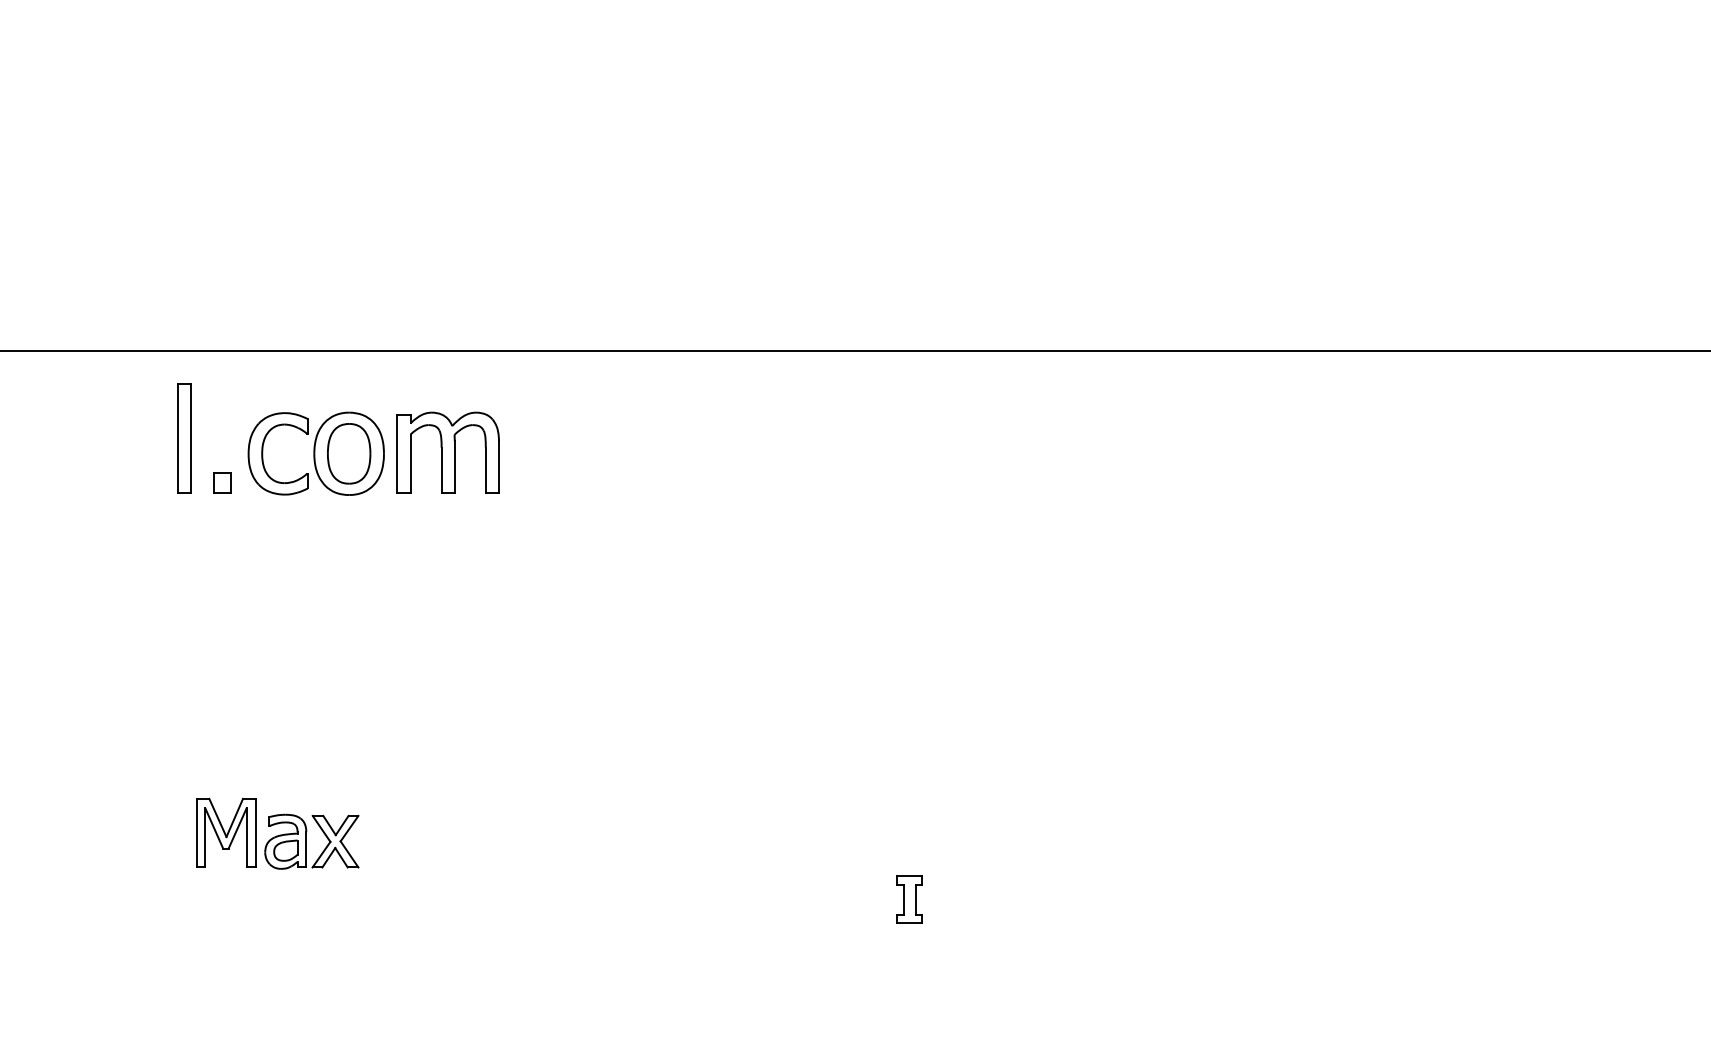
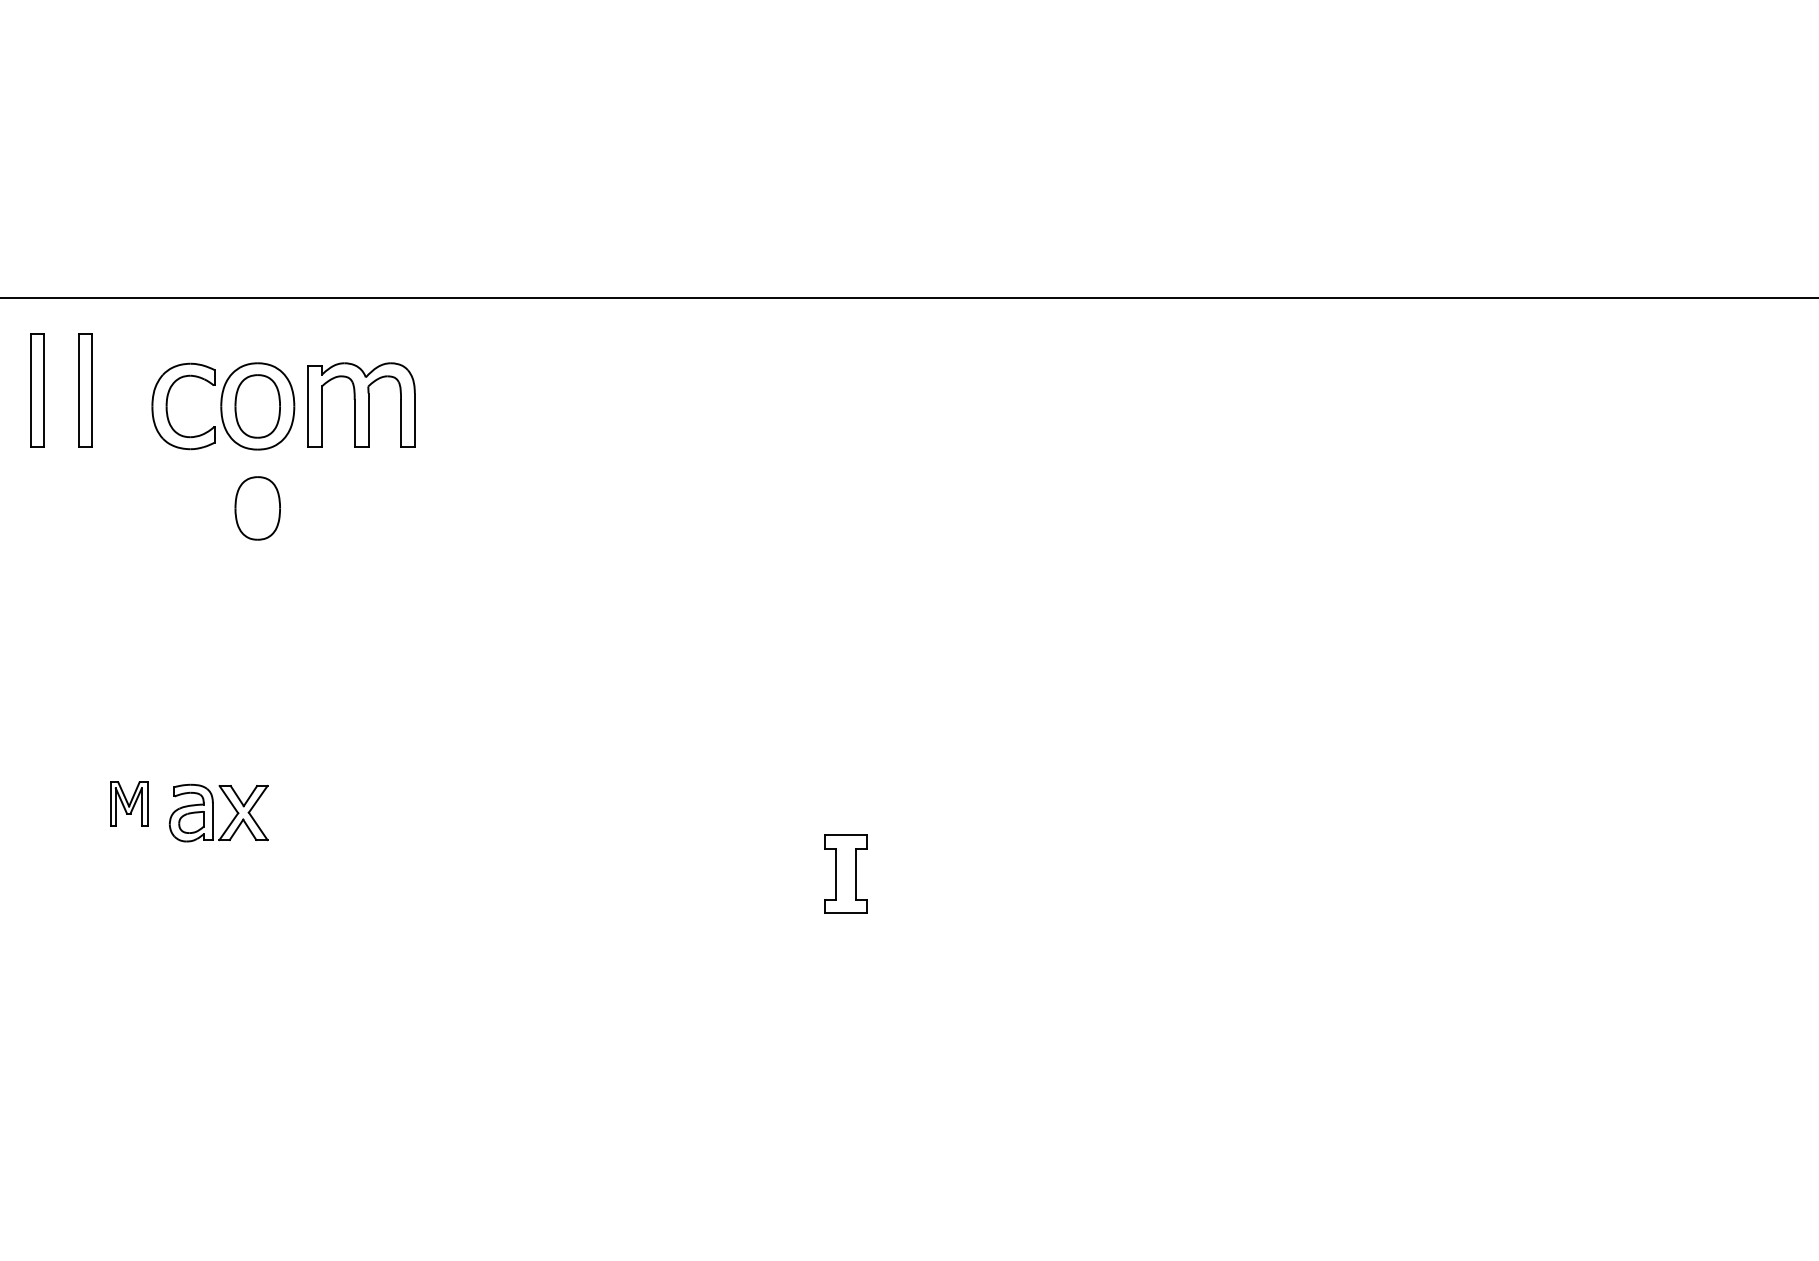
part: (138, 438) -> (37, 390), added
part: (222, 482) -> (125, 436), removed
part: (348, 551) -> (257, 508), added
part: (225, 832) -> (128, 803), size x0.6
part: (909, 899) -> (845, 873), size x1.6

